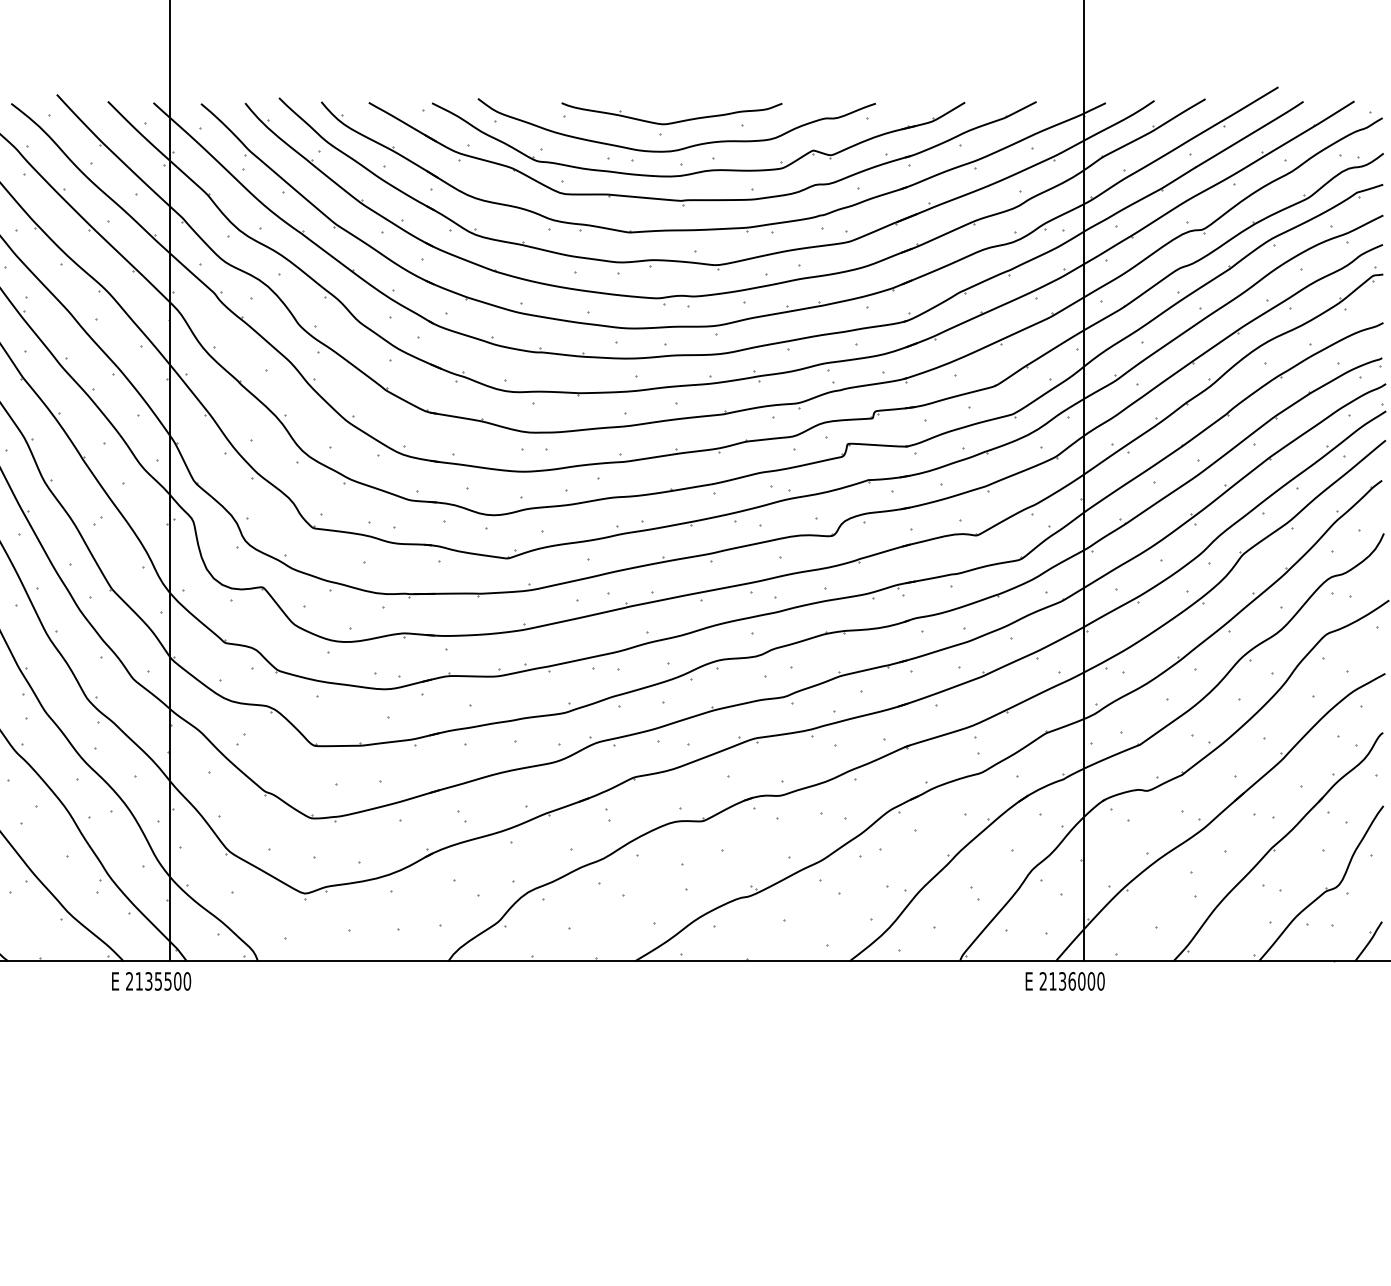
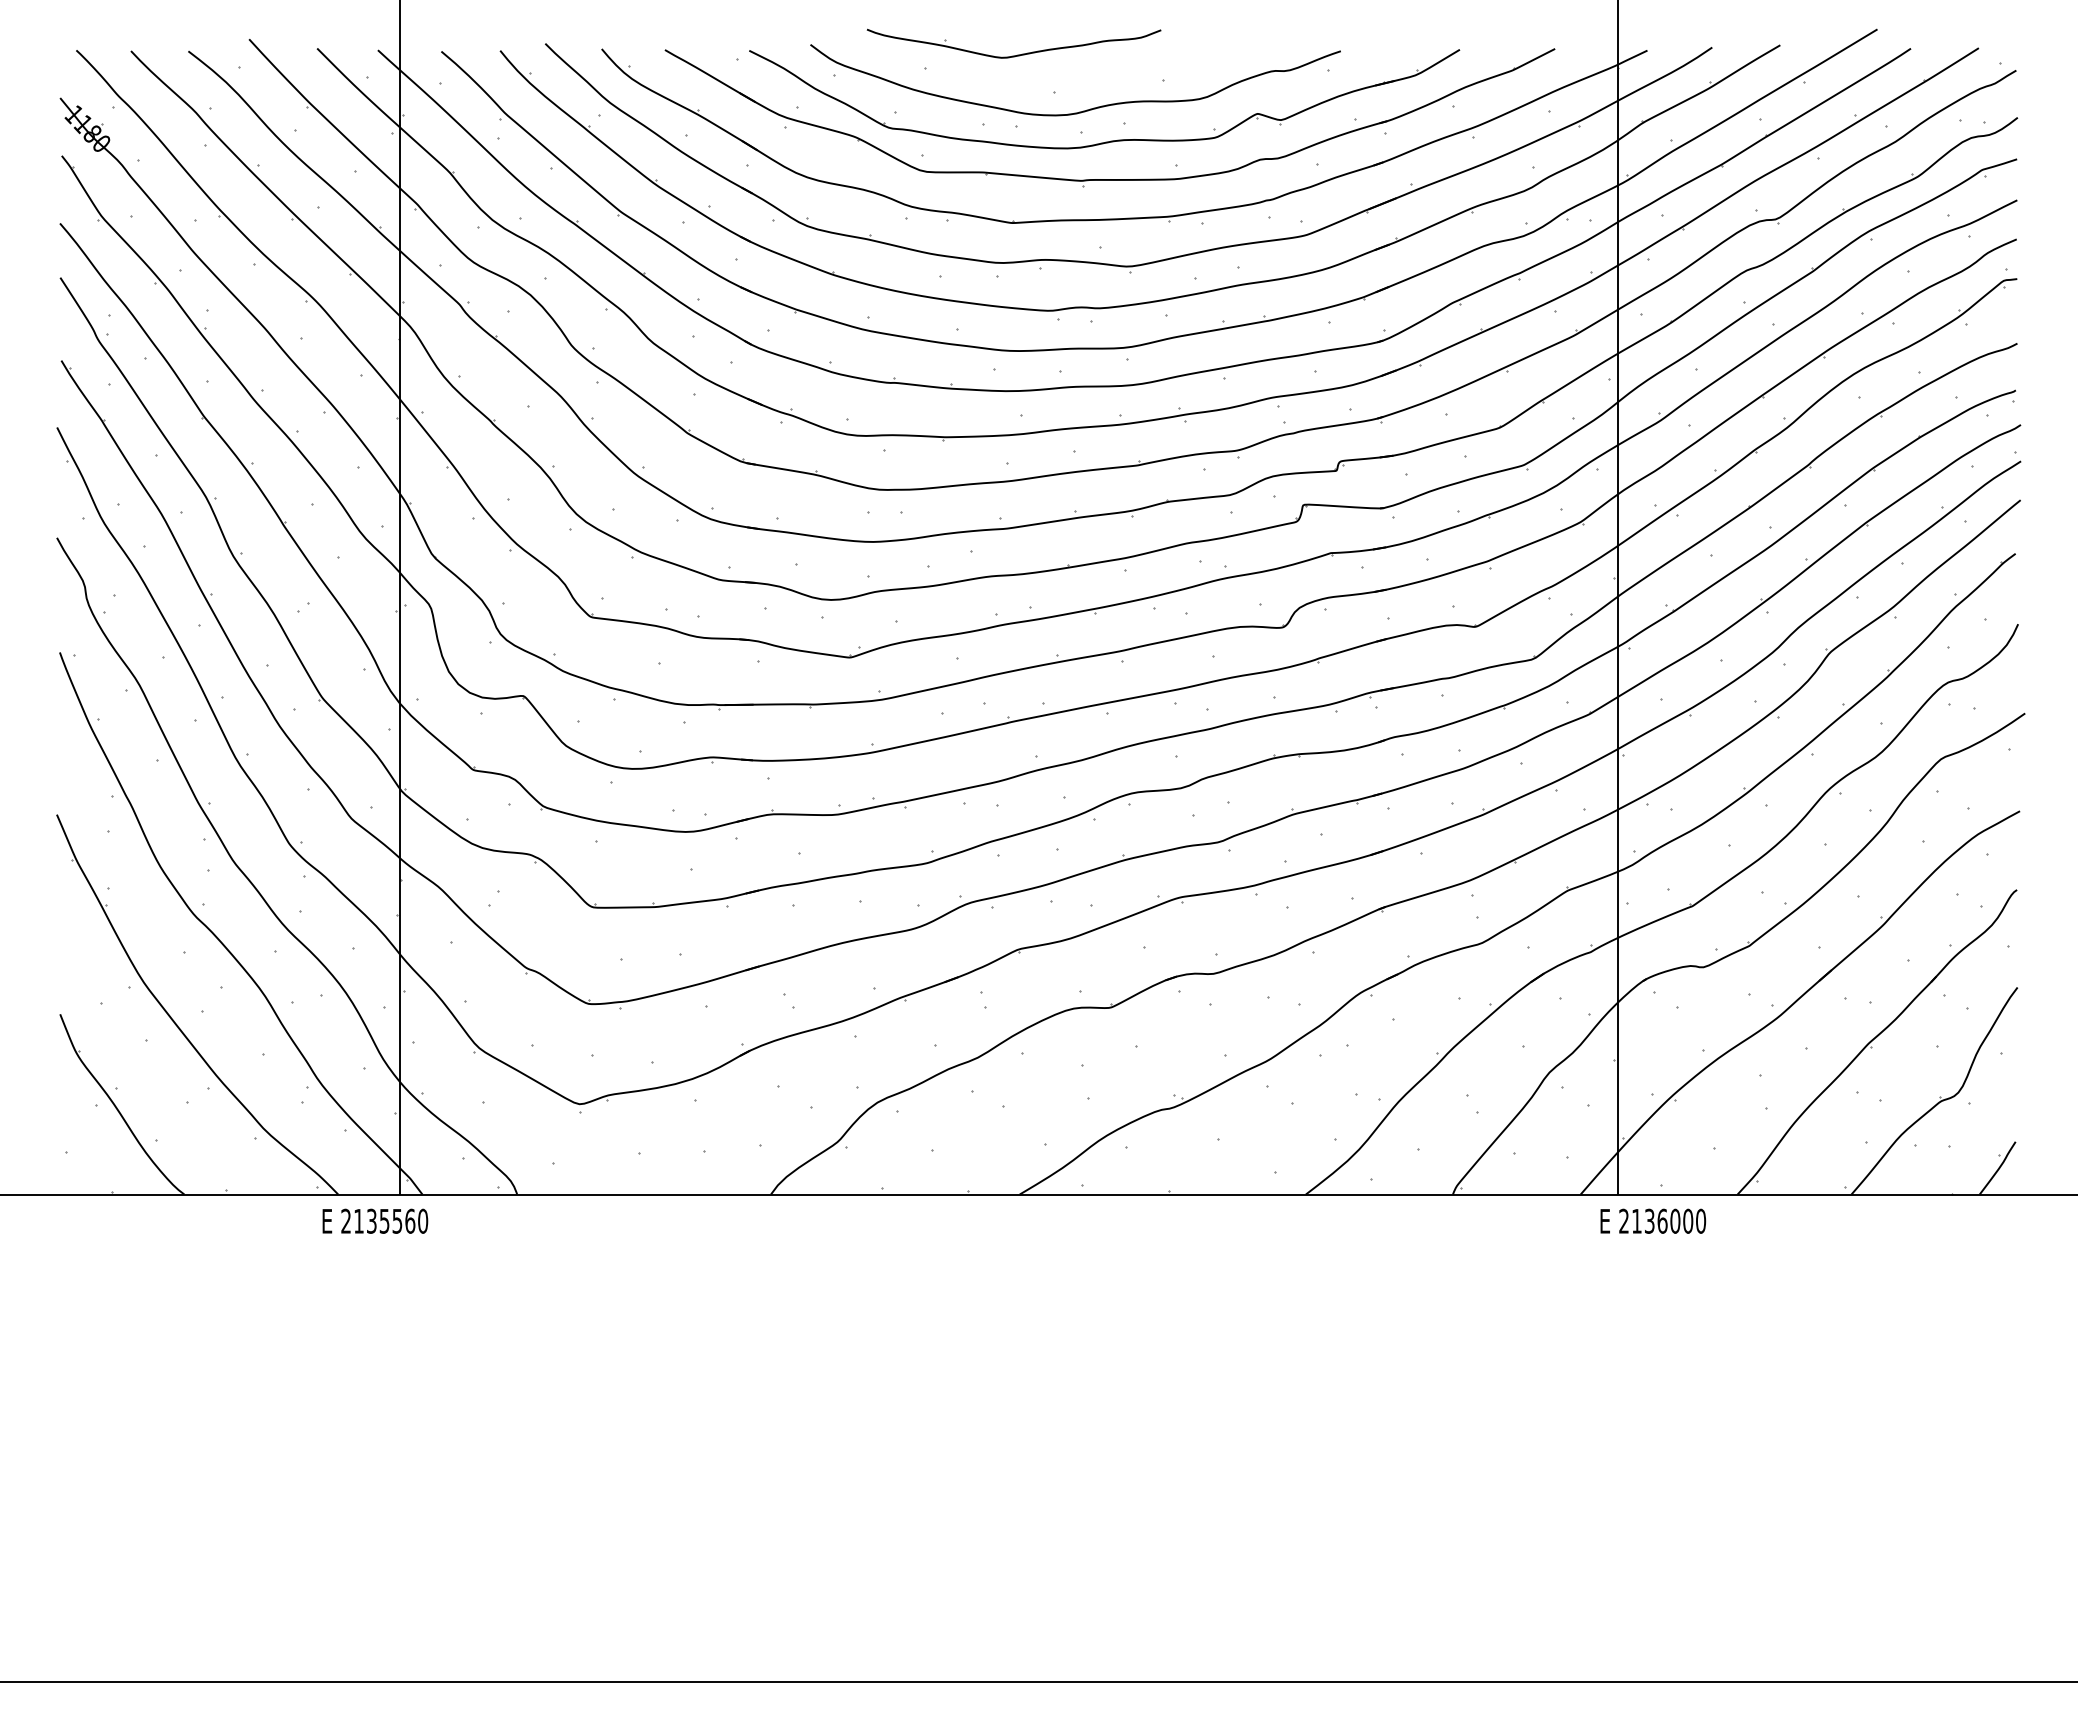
part: (674, 121) -> (1017, 54), moved
text: (177, 980) -> (410, 1220), 2135500 -> 2135560
text: (1065, 980) -> (1653, 1220), moved

